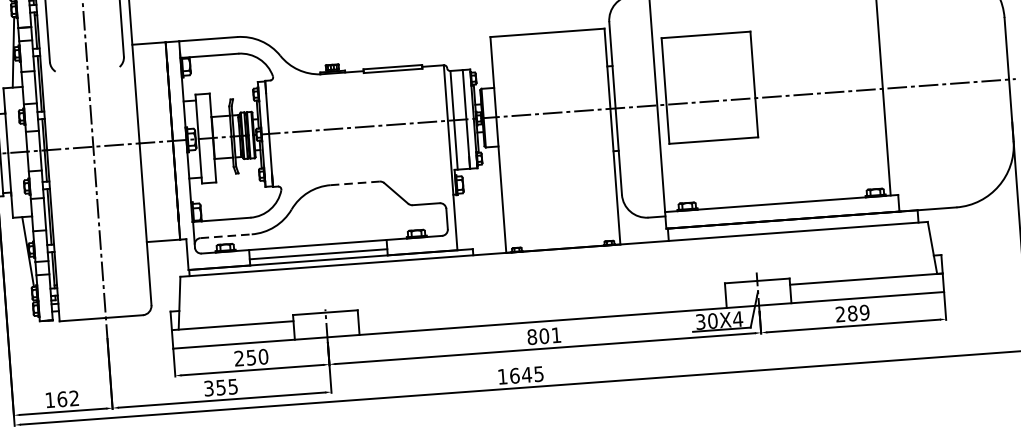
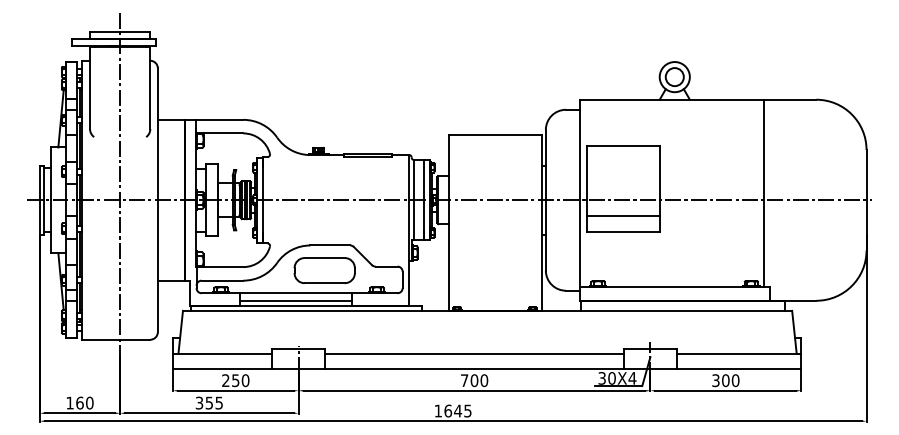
line: (712, 120) -> (623, 215), added
line: (355, 183) -> (330, 245), dashed -> solid
part: (350, 214) -> (324, 270), added
line: (226, 236) -> (222, 280), dashed -> solid
line: (541, 302) -> (474, 353), added
text: (852, 313) -> (725, 380), 289 -> 300
text: (544, 336) -> (474, 380), 801 -> 700
text: (73, 397) -> (89, 402), 162 -> 160

